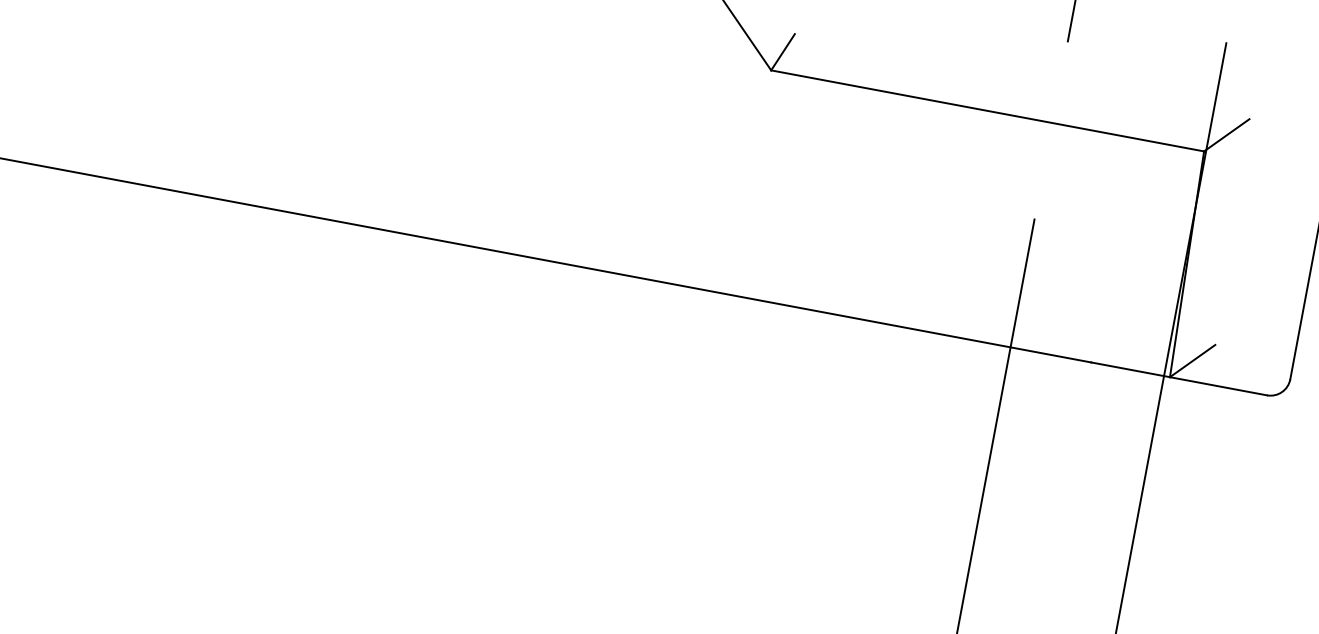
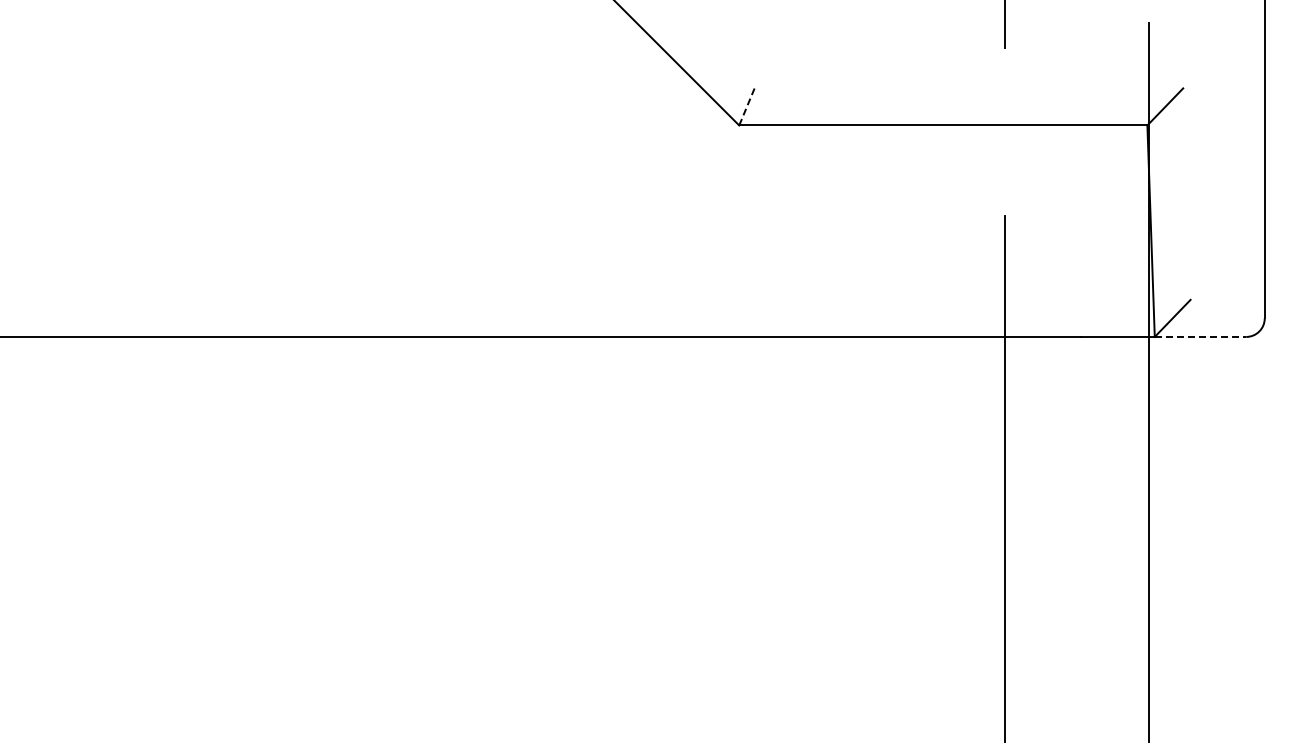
line: (783, 51) -> (747, 106), solid -> dashed
line: (1218, 385) -> (1200, 336), solid -> dashed

